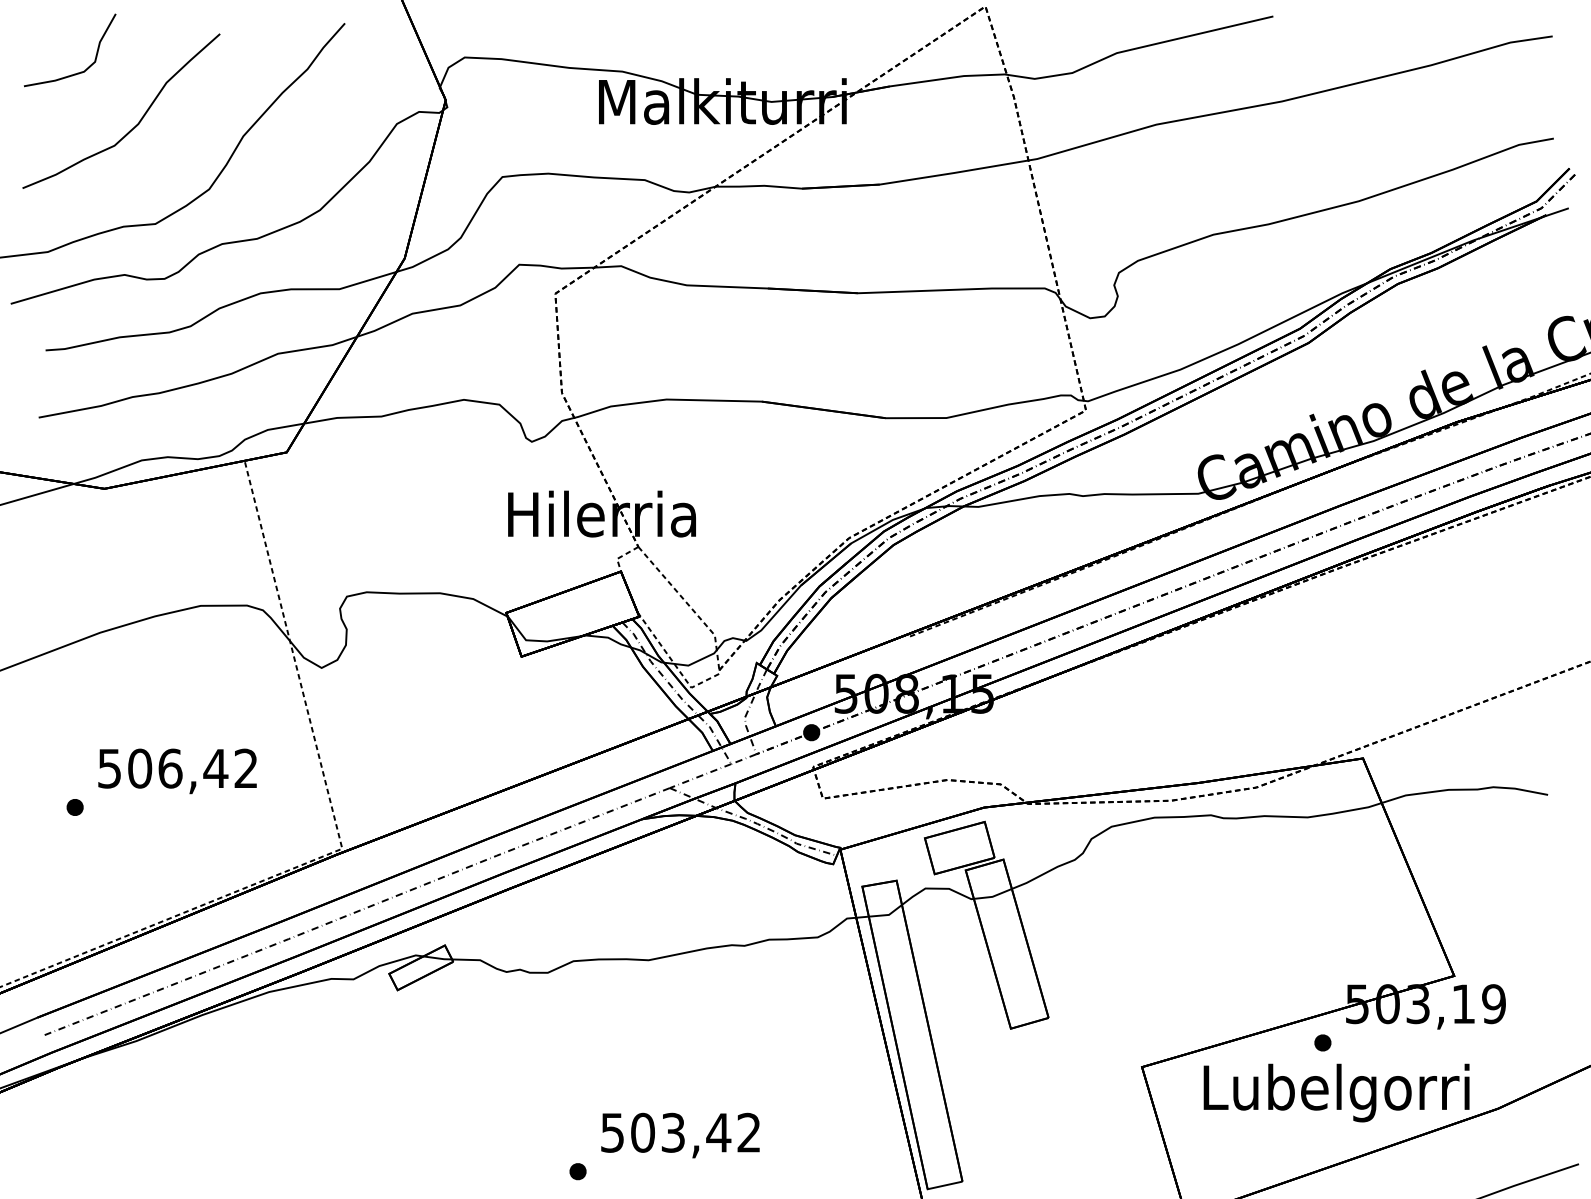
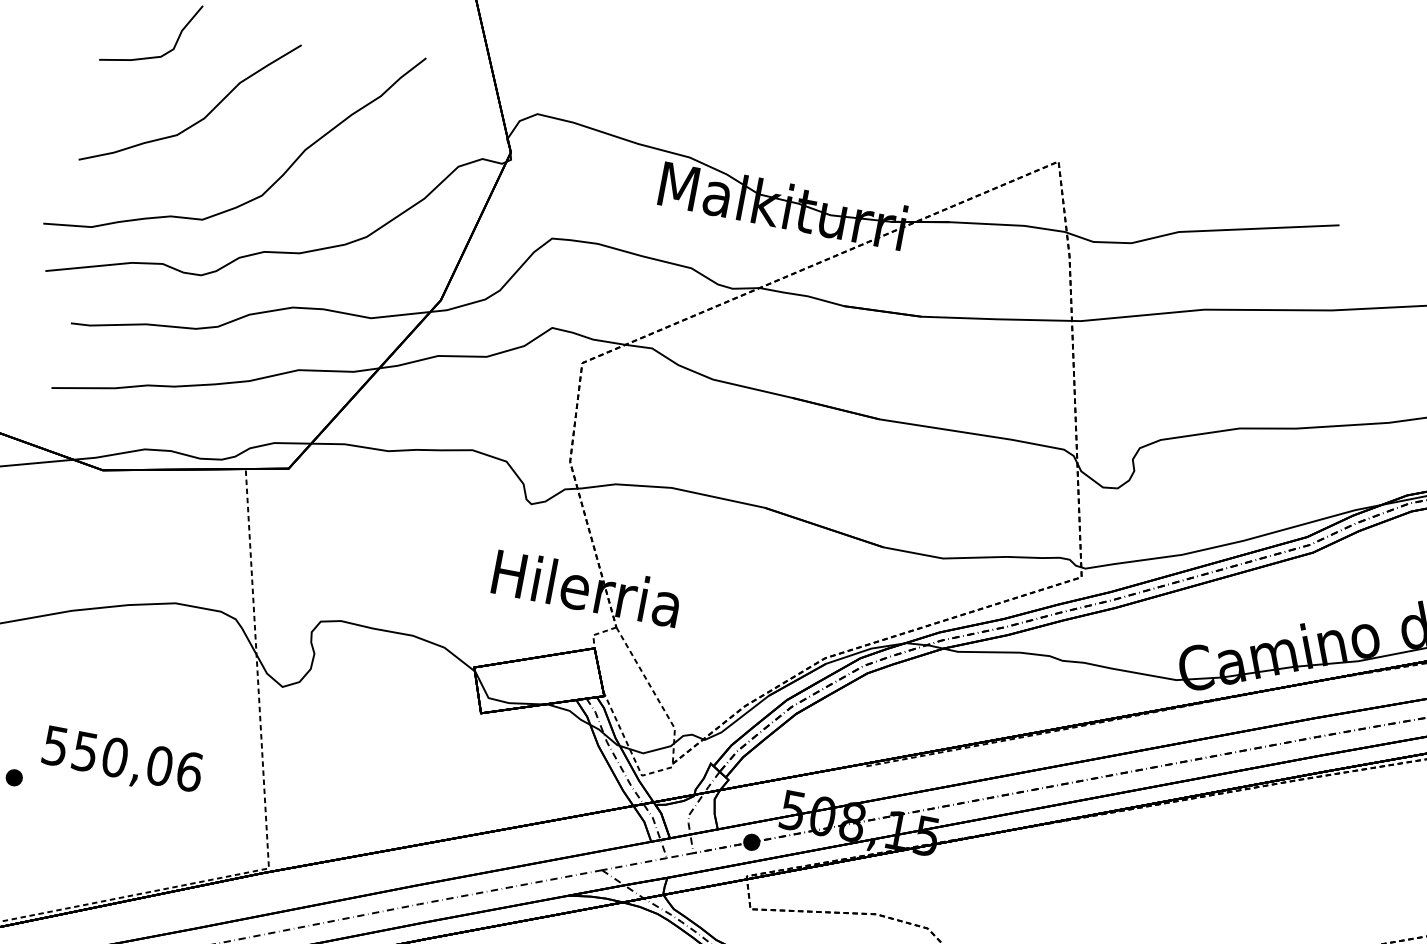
text: (193, 768) -> (137, 761), 506,42 -> 550,06

